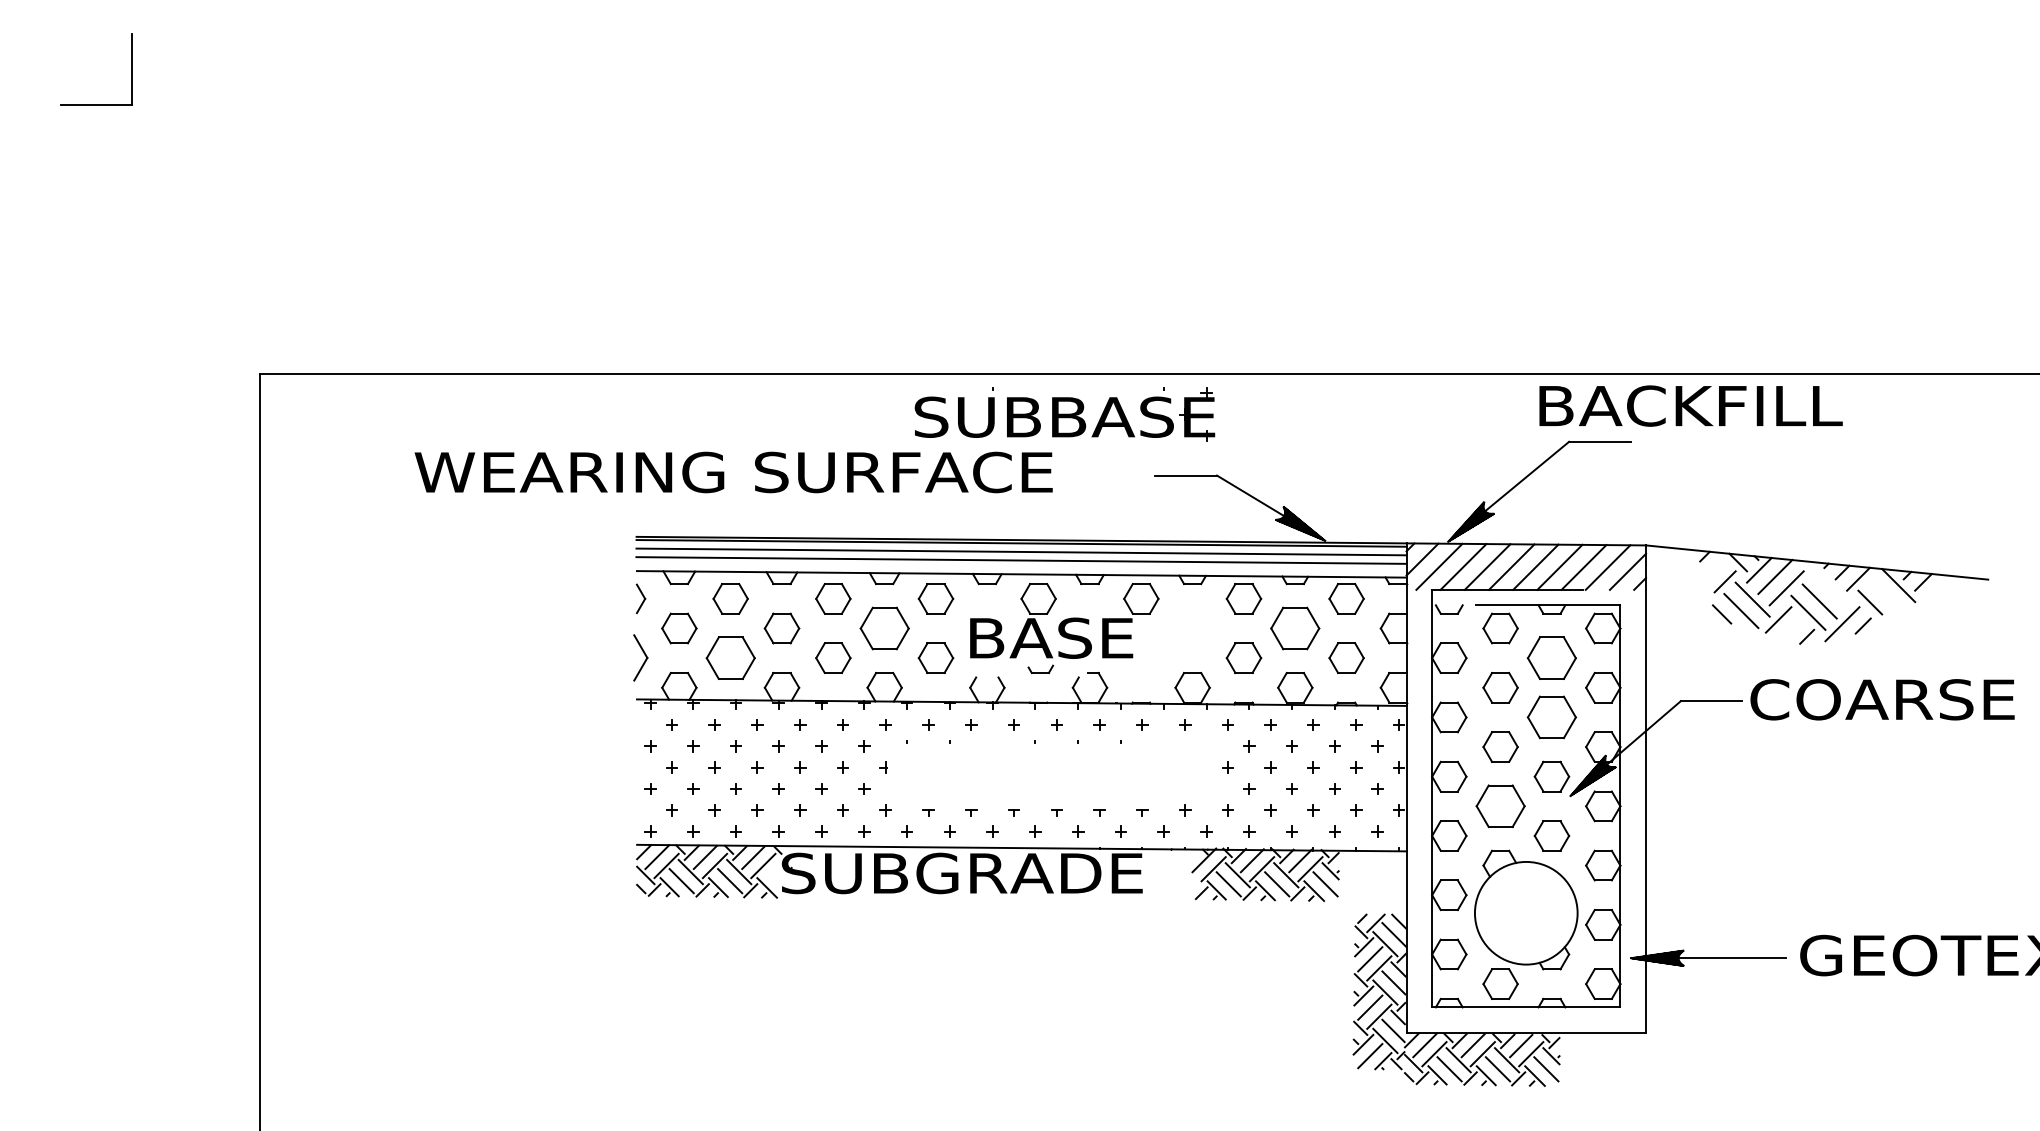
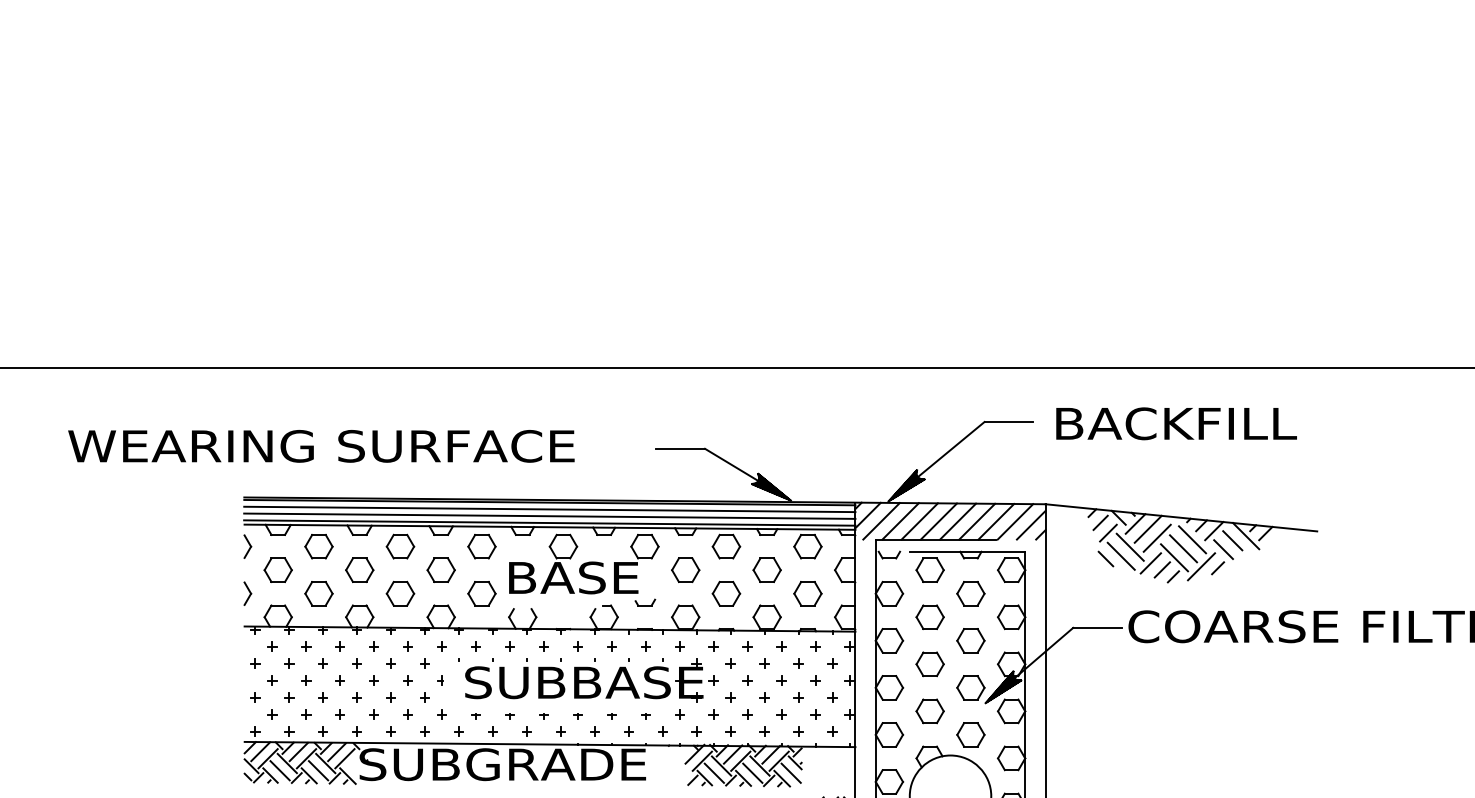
text: (1690, 405) -> (1176, 423), moved
part: (1064, 414) -> (583, 680), moved
line: (1021, 568) -> (549, 522), added
line: (1715, 568) -> (1100, 522), added
line: (1831, 590) -> (1192, 540), added
line: (1881, 591) -> (1232, 540), added
line: (1792, 627) -> (1161, 569), added
part: (884, 628) -> (441, 570), size x0.71
part: (1192, 628) -> (685, 570), added
part: (1295, 628) -> (767, 570), size x0.71
part: (730, 657) -> (318, 593), size x0.71
part: (1551, 657) -> (970, 593), size x0.71
part: (641, 658) -> (248, 594), size x0.62
part: (1040, 668) -> (645, 601), moved
part: (1551, 717) -> (970, 640), size x0.71
part: (1500, 806) -> (930, 711), size x0.71

